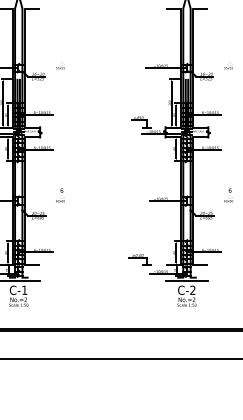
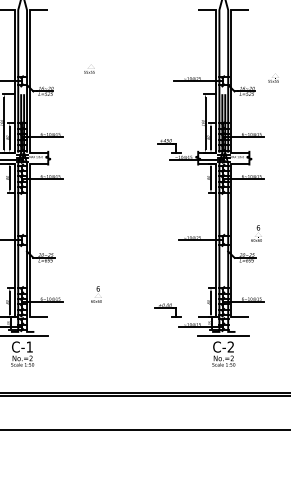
text: (60, 66) -> (89, 70), moved
text: (60, 195) -> (96, 294), moved
text: (228, 195) -> (256, 233), moved

